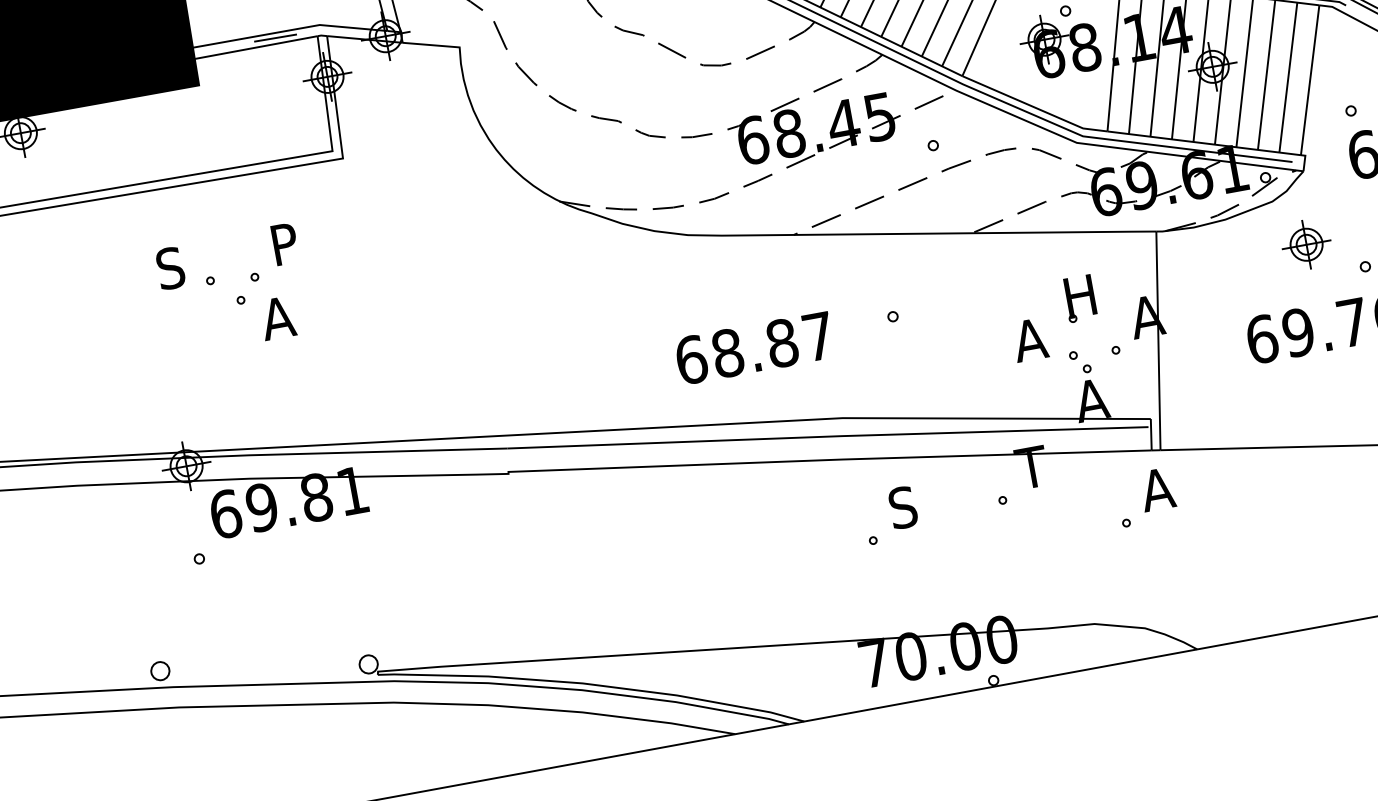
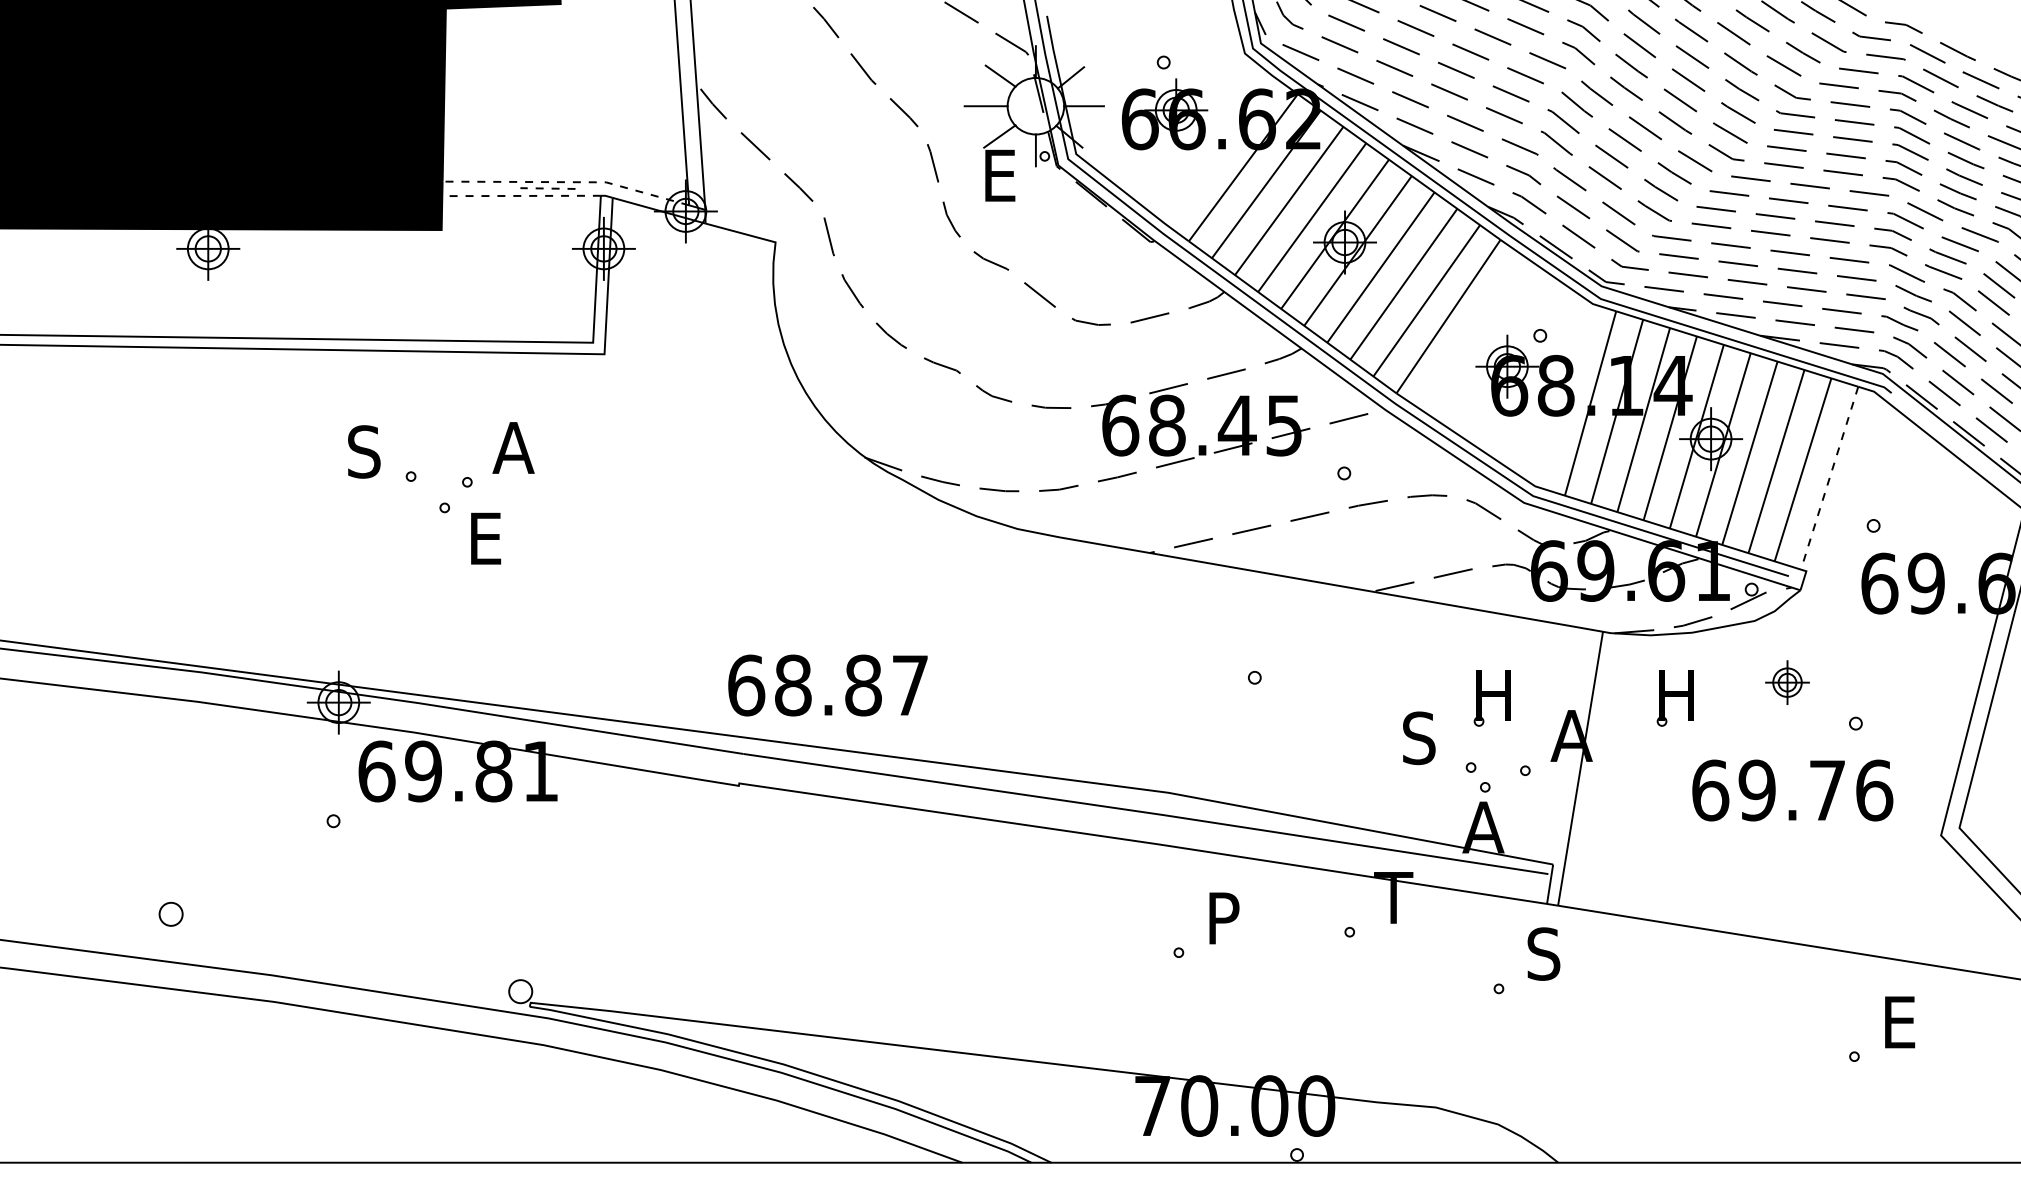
line: (290, 30) -> (568, 182), solid -> dashed
line: (275, 38) -> (547, 188), solid -> dashed
line: (256, 47) -> (521, 195), solid -> dashed
line: (1310, 80) -> (1829, 478), solid -> dashed
text: (285, 243) -> (513, 447), P -> A
part: (1306, 244) -> (1787, 682), size x0.7
part: (1221, 273) -> (1674, 698), added
text: (277, 318) -> (486, 538), A -> E
text: (1030, 340) -> (1420, 738), A -> S
text: (754, 348) -> (827, 685), moved
text: (1157, 489) -> (1545, 953), A -> S
text: (902, 507) -> (1223, 918), S -> P
part: (159, 670) -> (170, 913), moved

